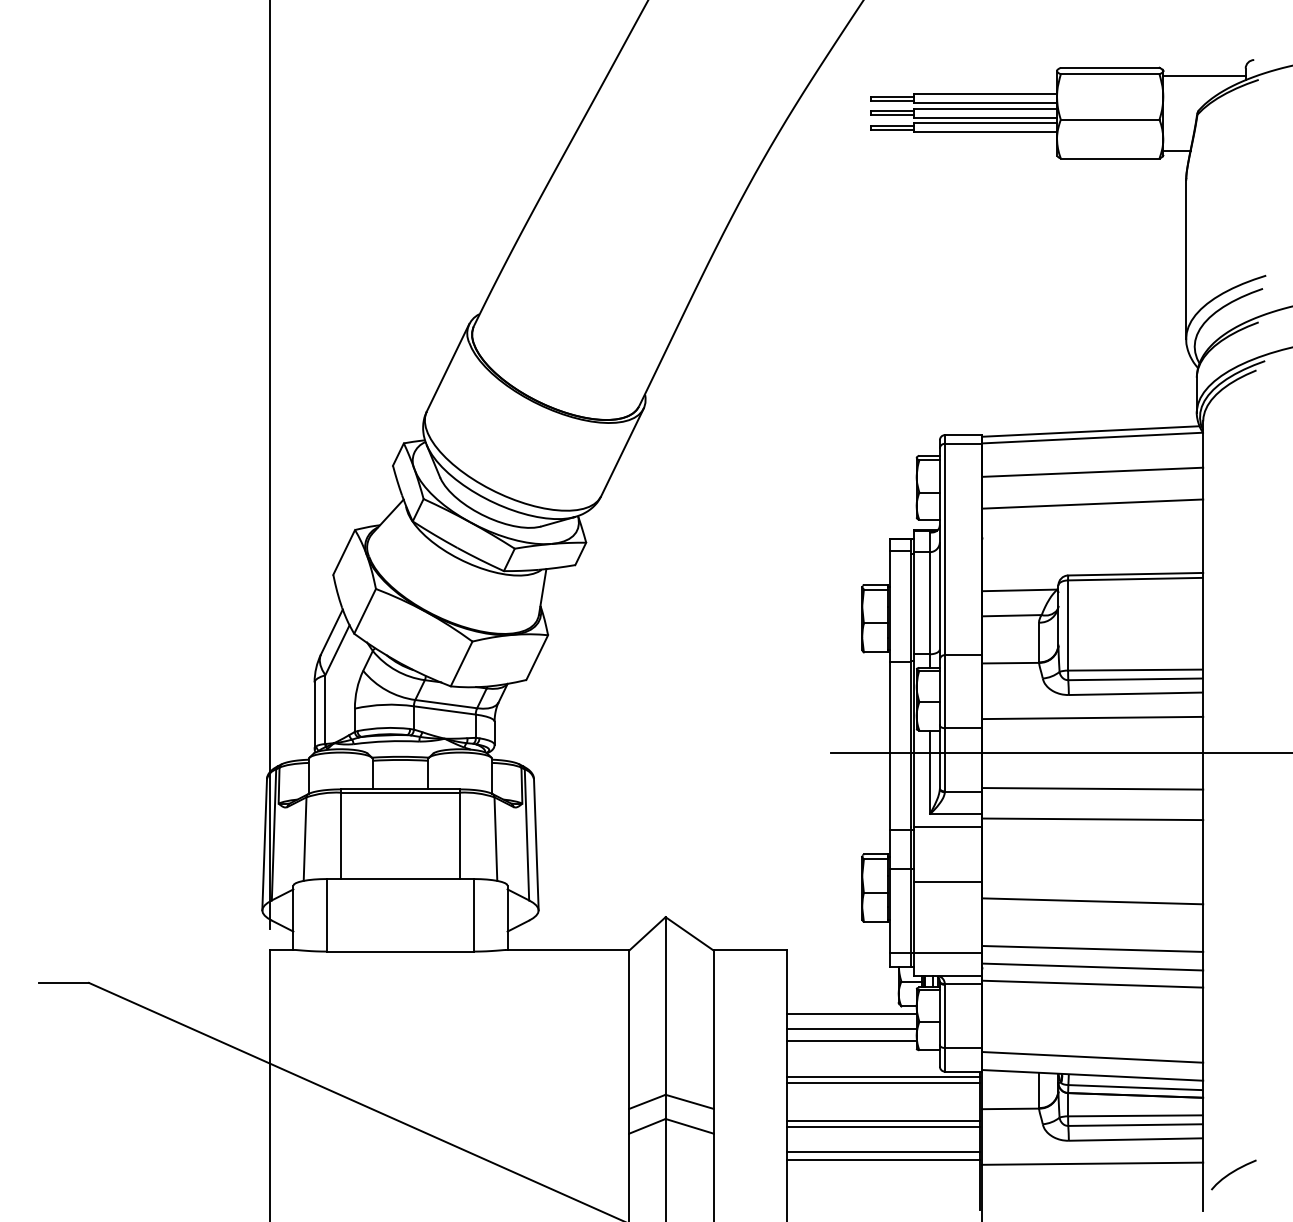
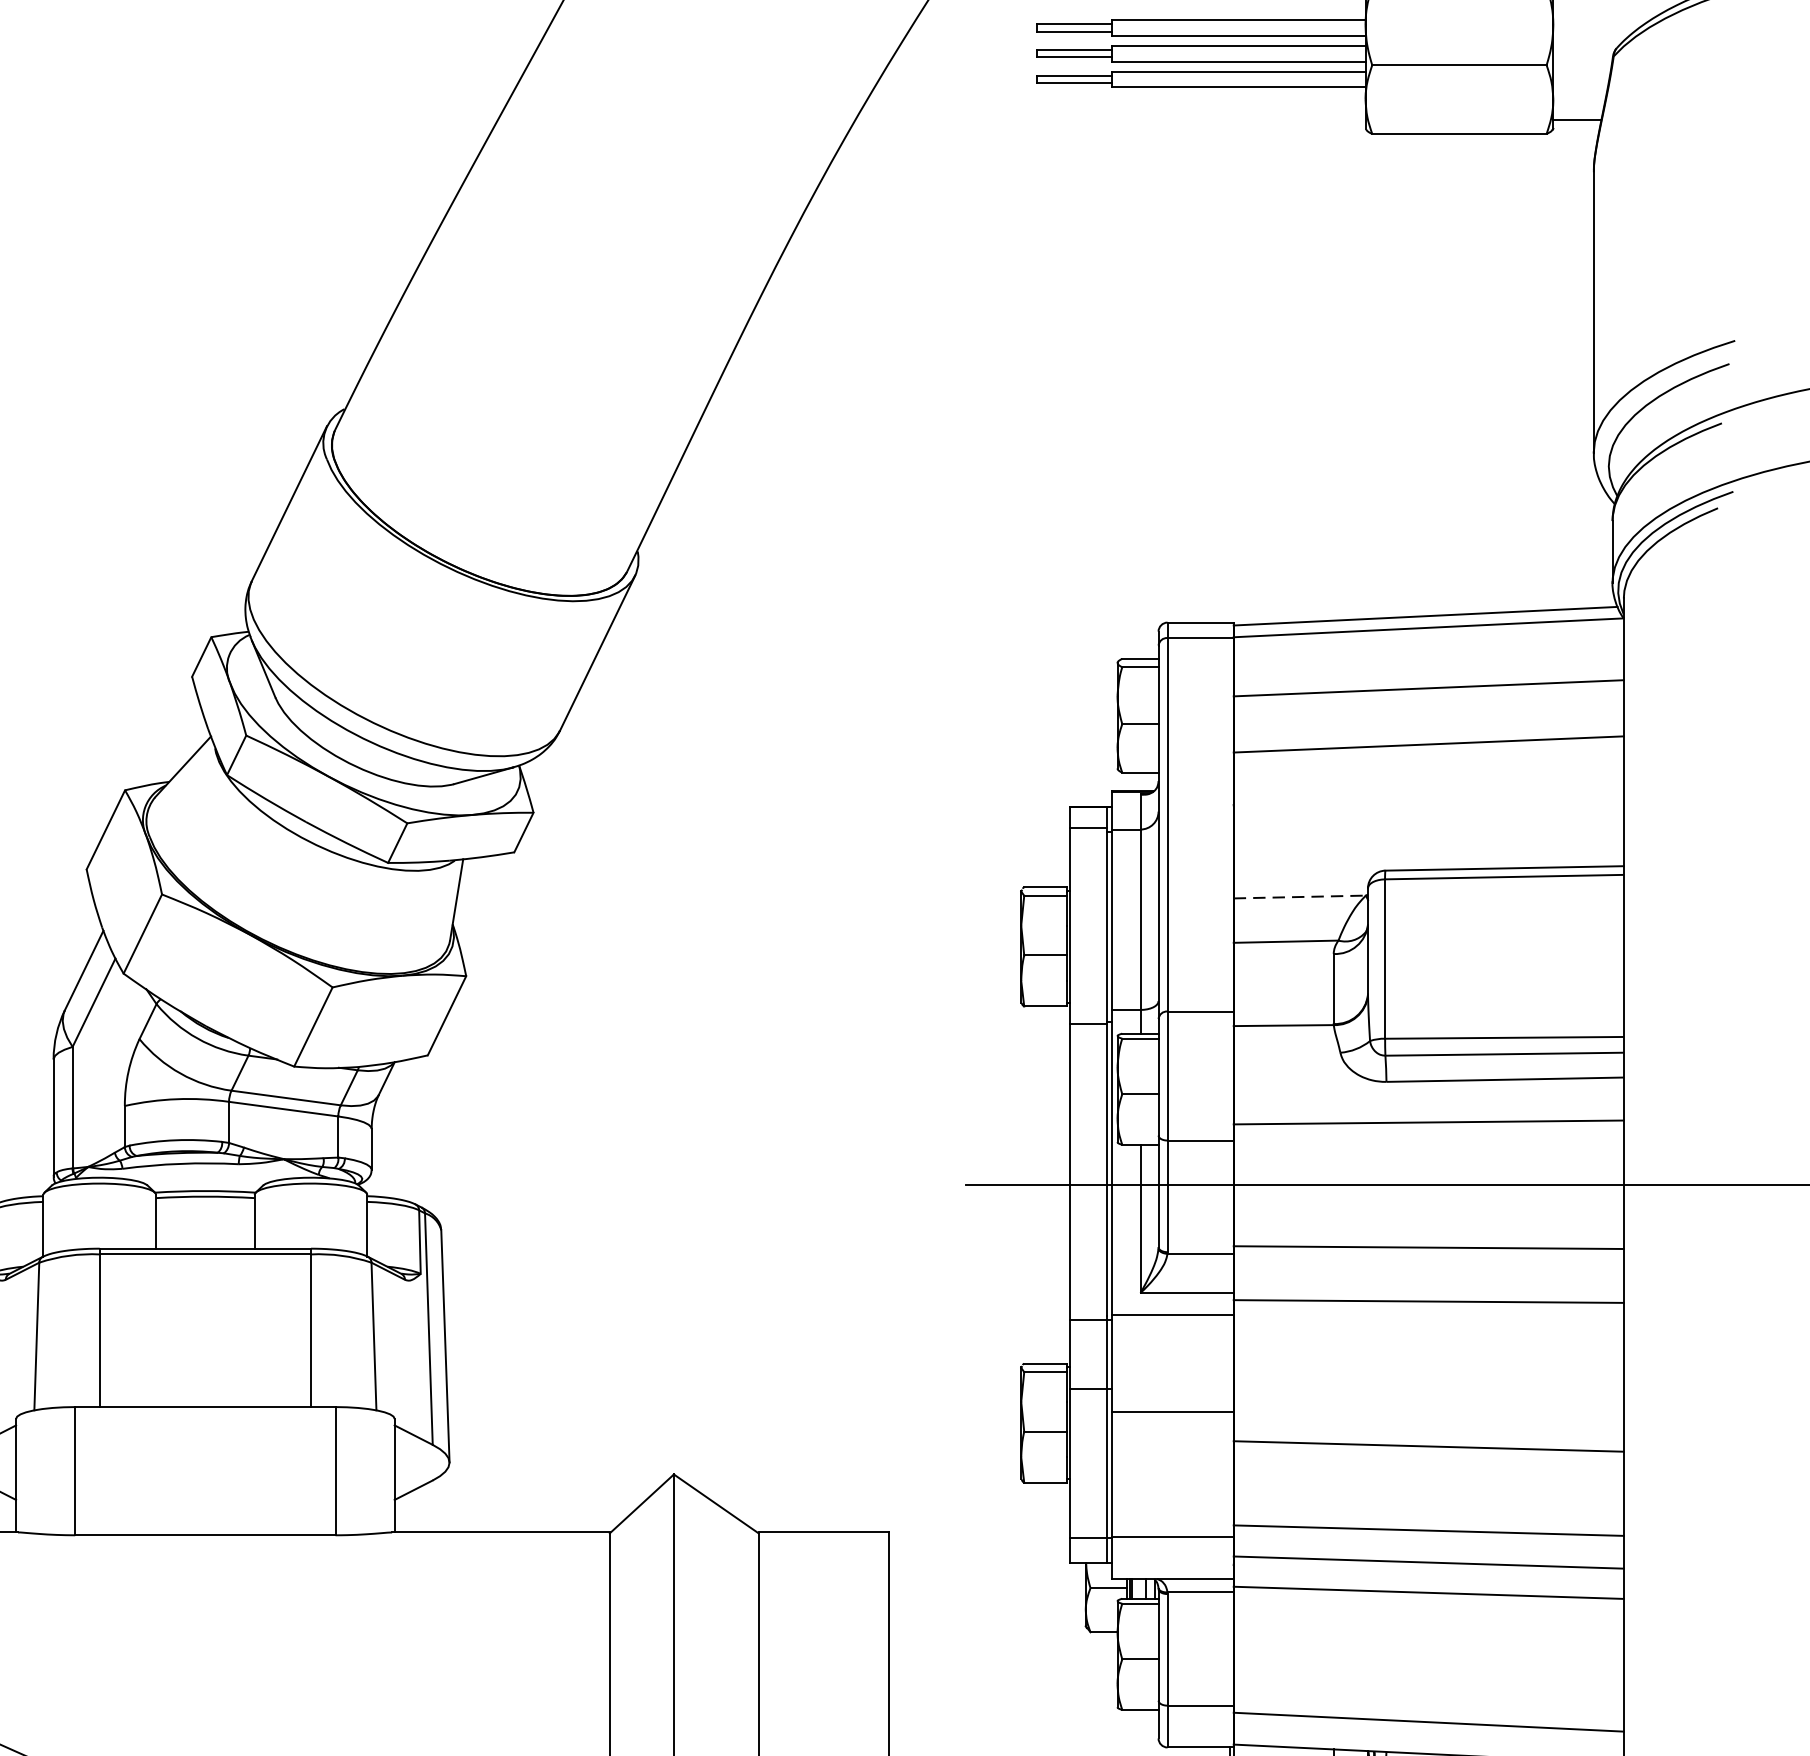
line: (1020, 590) -> (1300, 897), solid -> dashed
line: (851, 1013) -> (1002, 1644), removed
line: (851, 1029) -> (1002, 1672), removed
line: (851, 1041) -> (1002, 1694), removed

